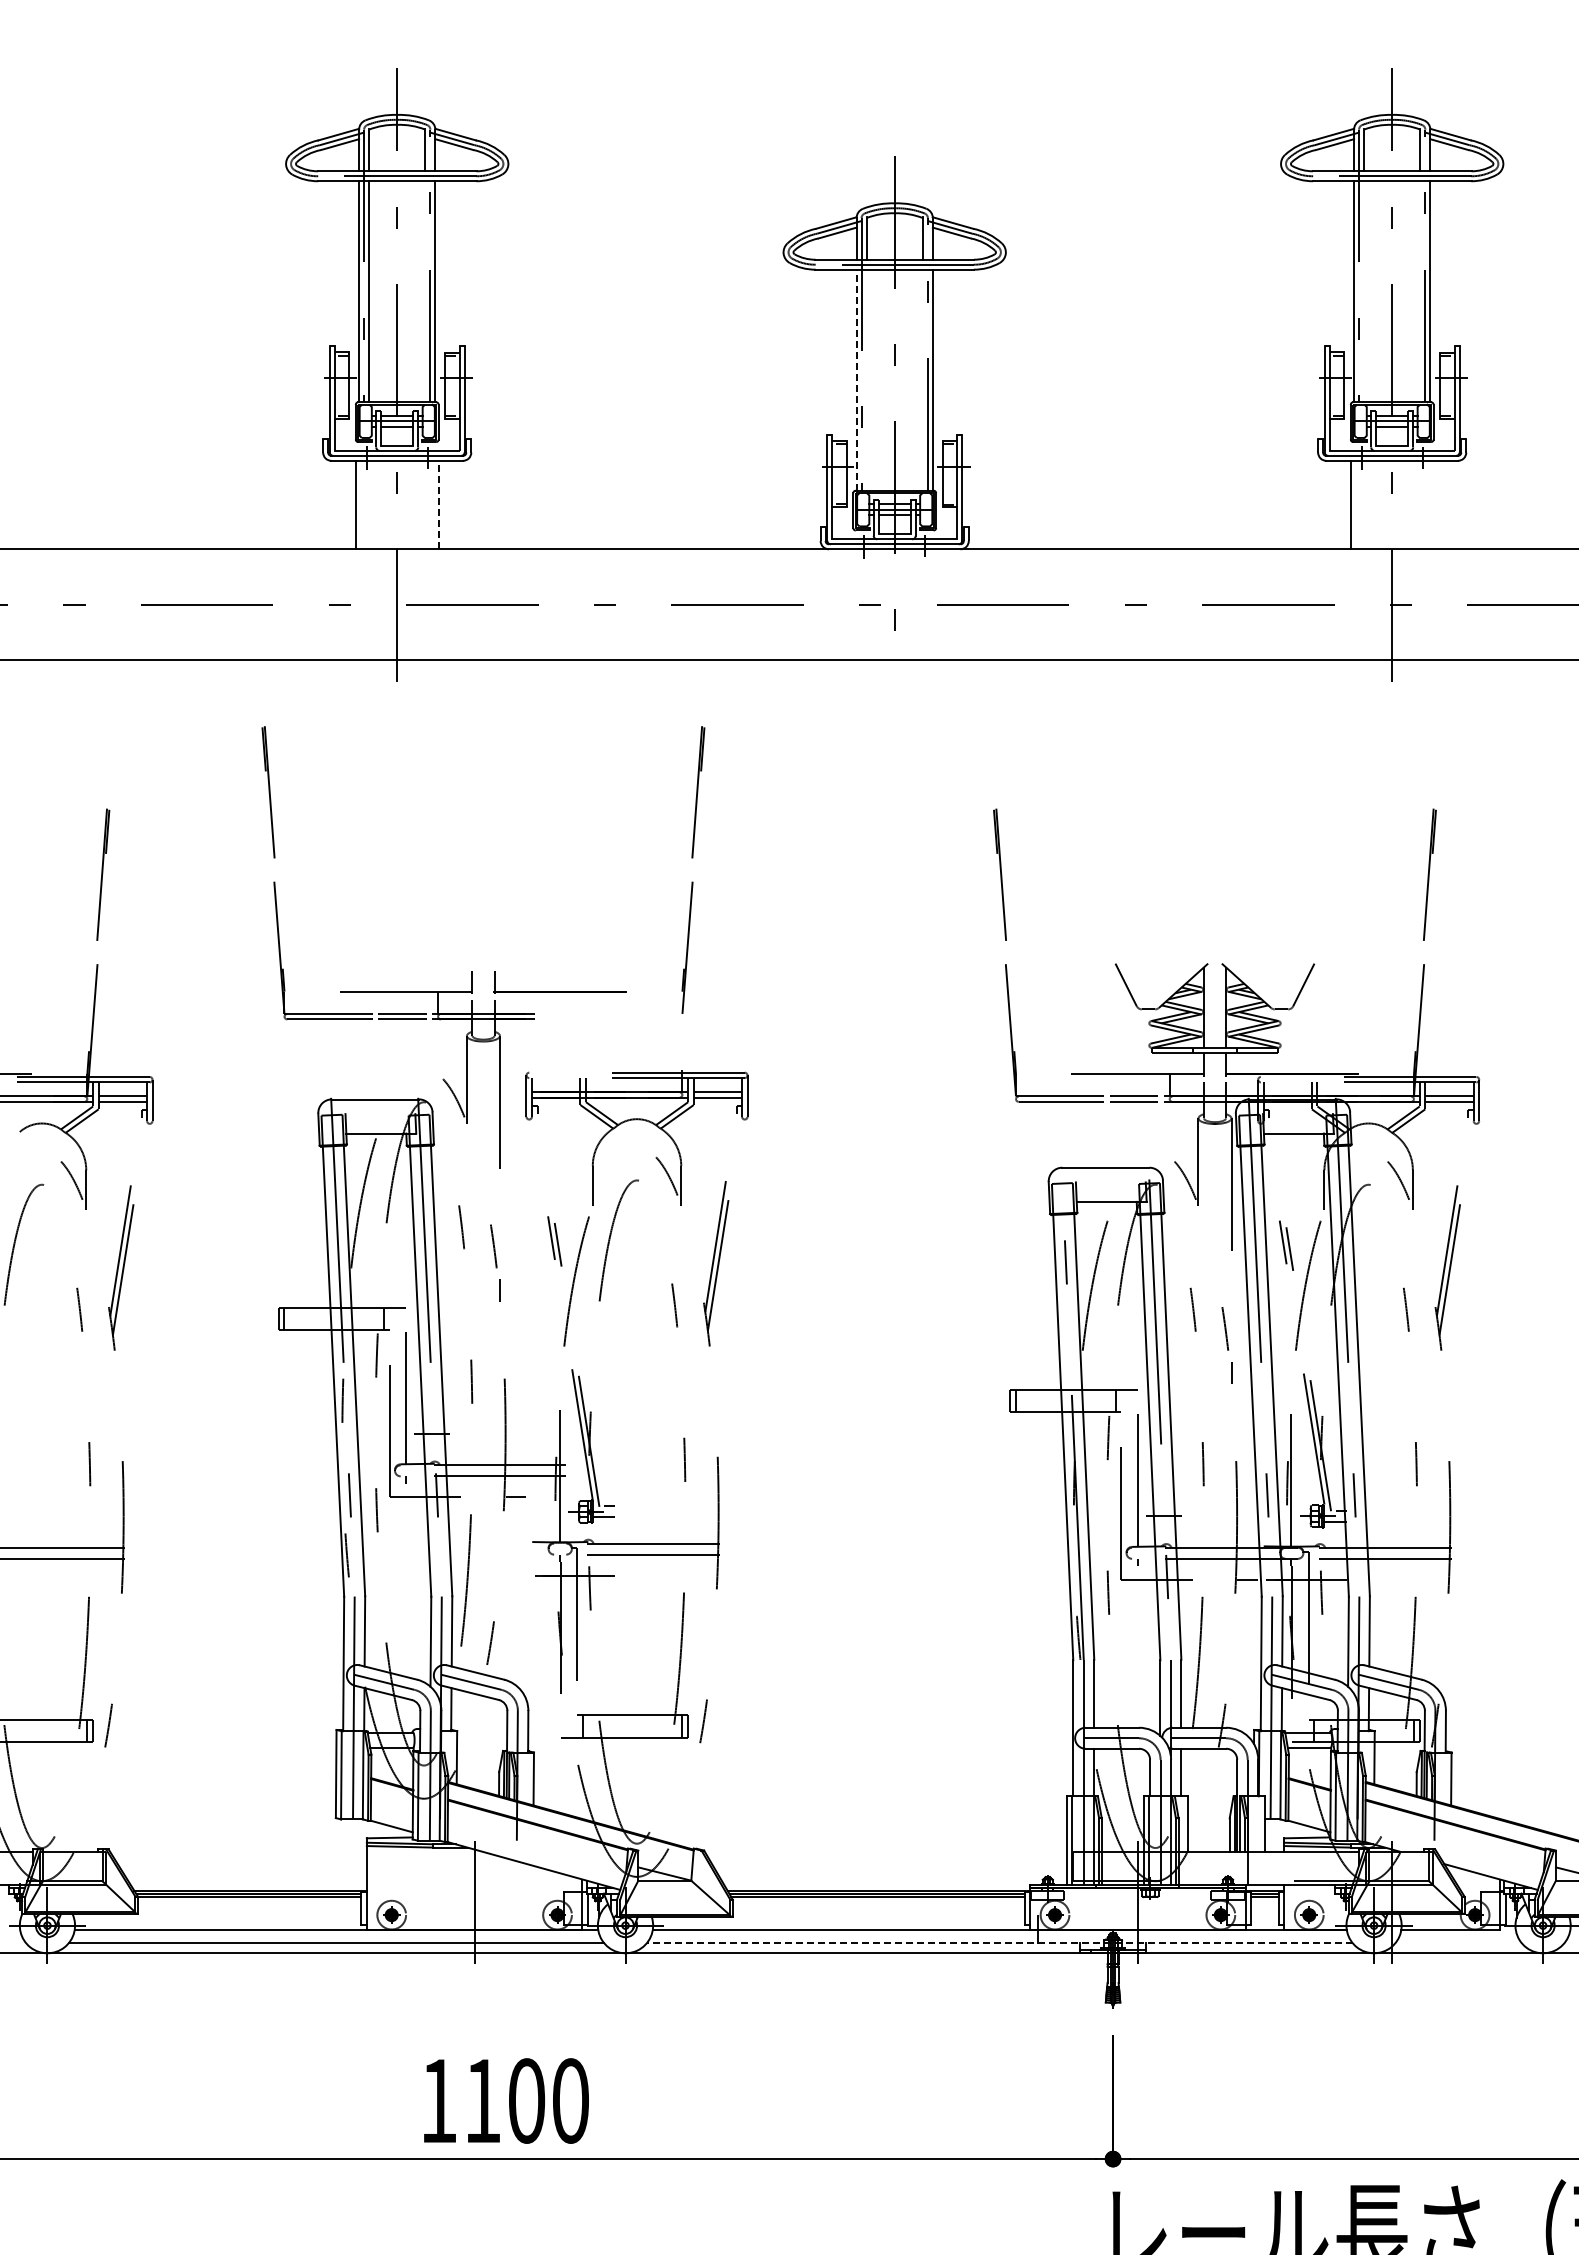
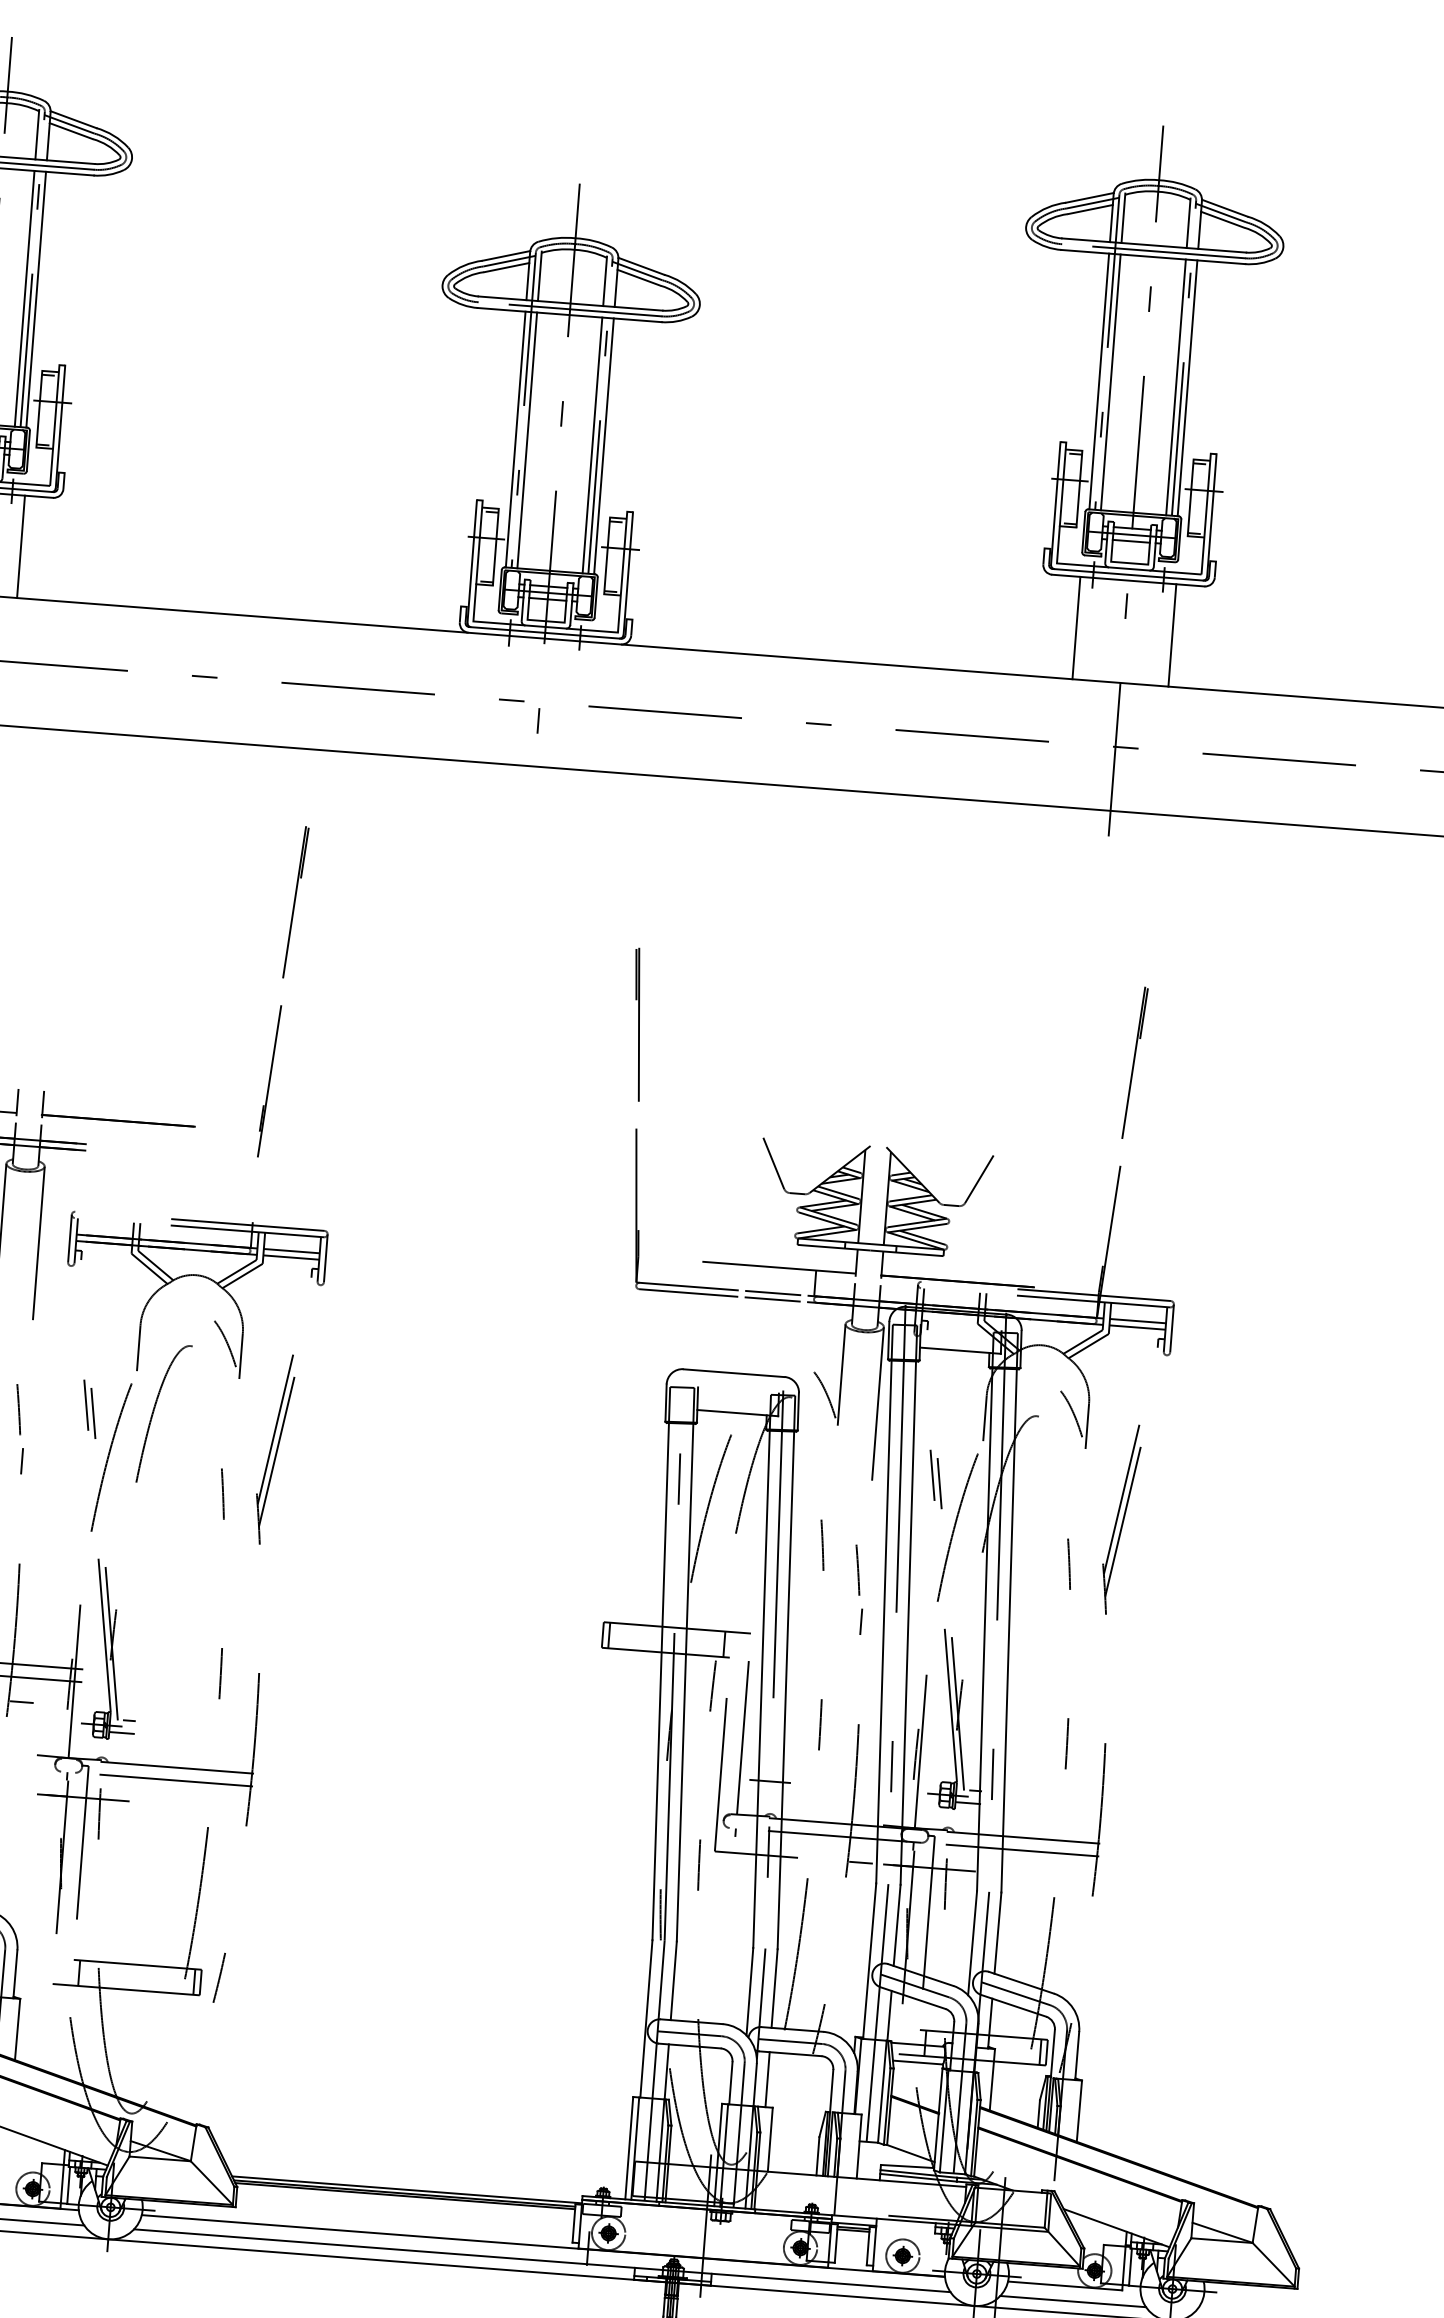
line: (425, 291) -> (24, 298), added
line: (1364, 291) -> (1111, 382), added
line: (1420, 291) -> (1176, 387), added
line: (866, 379) -> (527, 439), added
line: (922, 379) -> (592, 444), added
line: (856, 380) -> (515, 439), dashed -> solid
line: (438, 504) -> (20, 546), dashed -> solid
line: (1433, 504) -> (1172, 634), added
line: (999, 1942) -> (541, 2260), dashed -> solid
line: (1458, 1942) -> (1073, 2301), added

